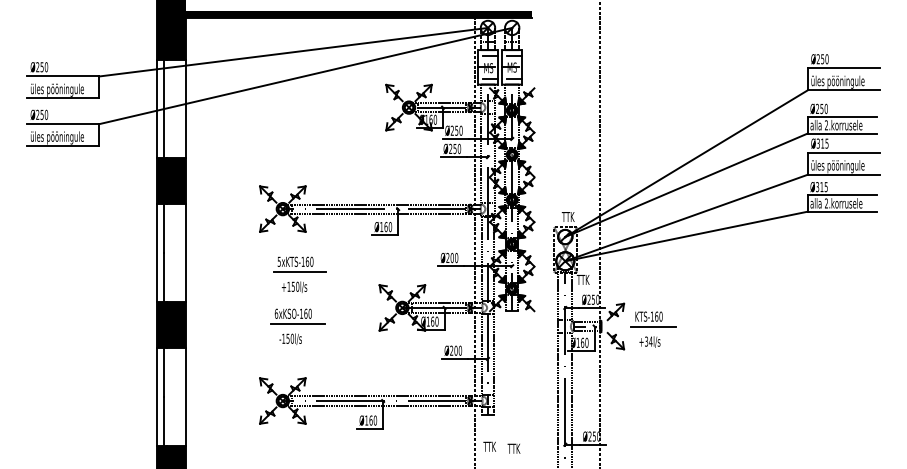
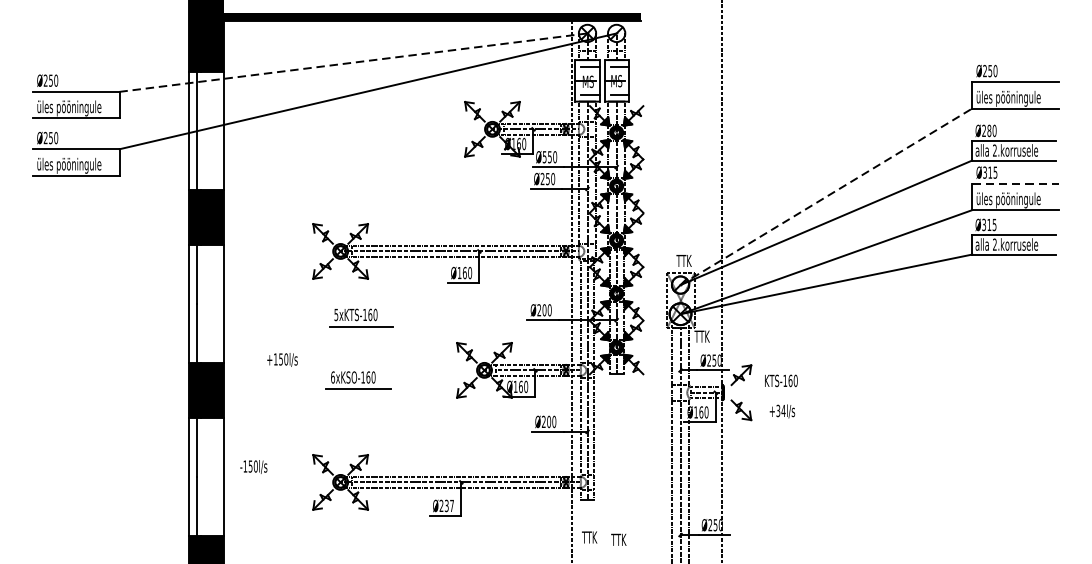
line: (293, 52) -> (353, 62), solid -> dashed
text: (821, 108) -> (988, 130), Ø250 -> Ø280
text: (451, 130) -> (543, 156), Ø250 -> Ø550
line: (844, 152) -> (1016, 183), solid -> dashed
line: (686, 163) -> (826, 196), solid -> dashed
text: (294, 286) -> (282, 359), moved
line: (653, 326) -> (786, 392), removed
text: (290, 338) -> (253, 466), moved
text: (371, 420) -> (447, 505), Ø160 -> Ø237

